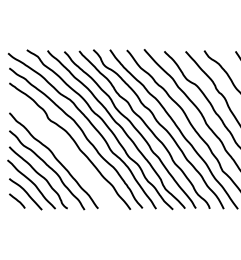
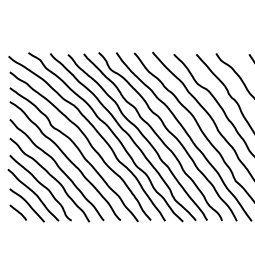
curve: (62, 149) -> (66, 158), added

